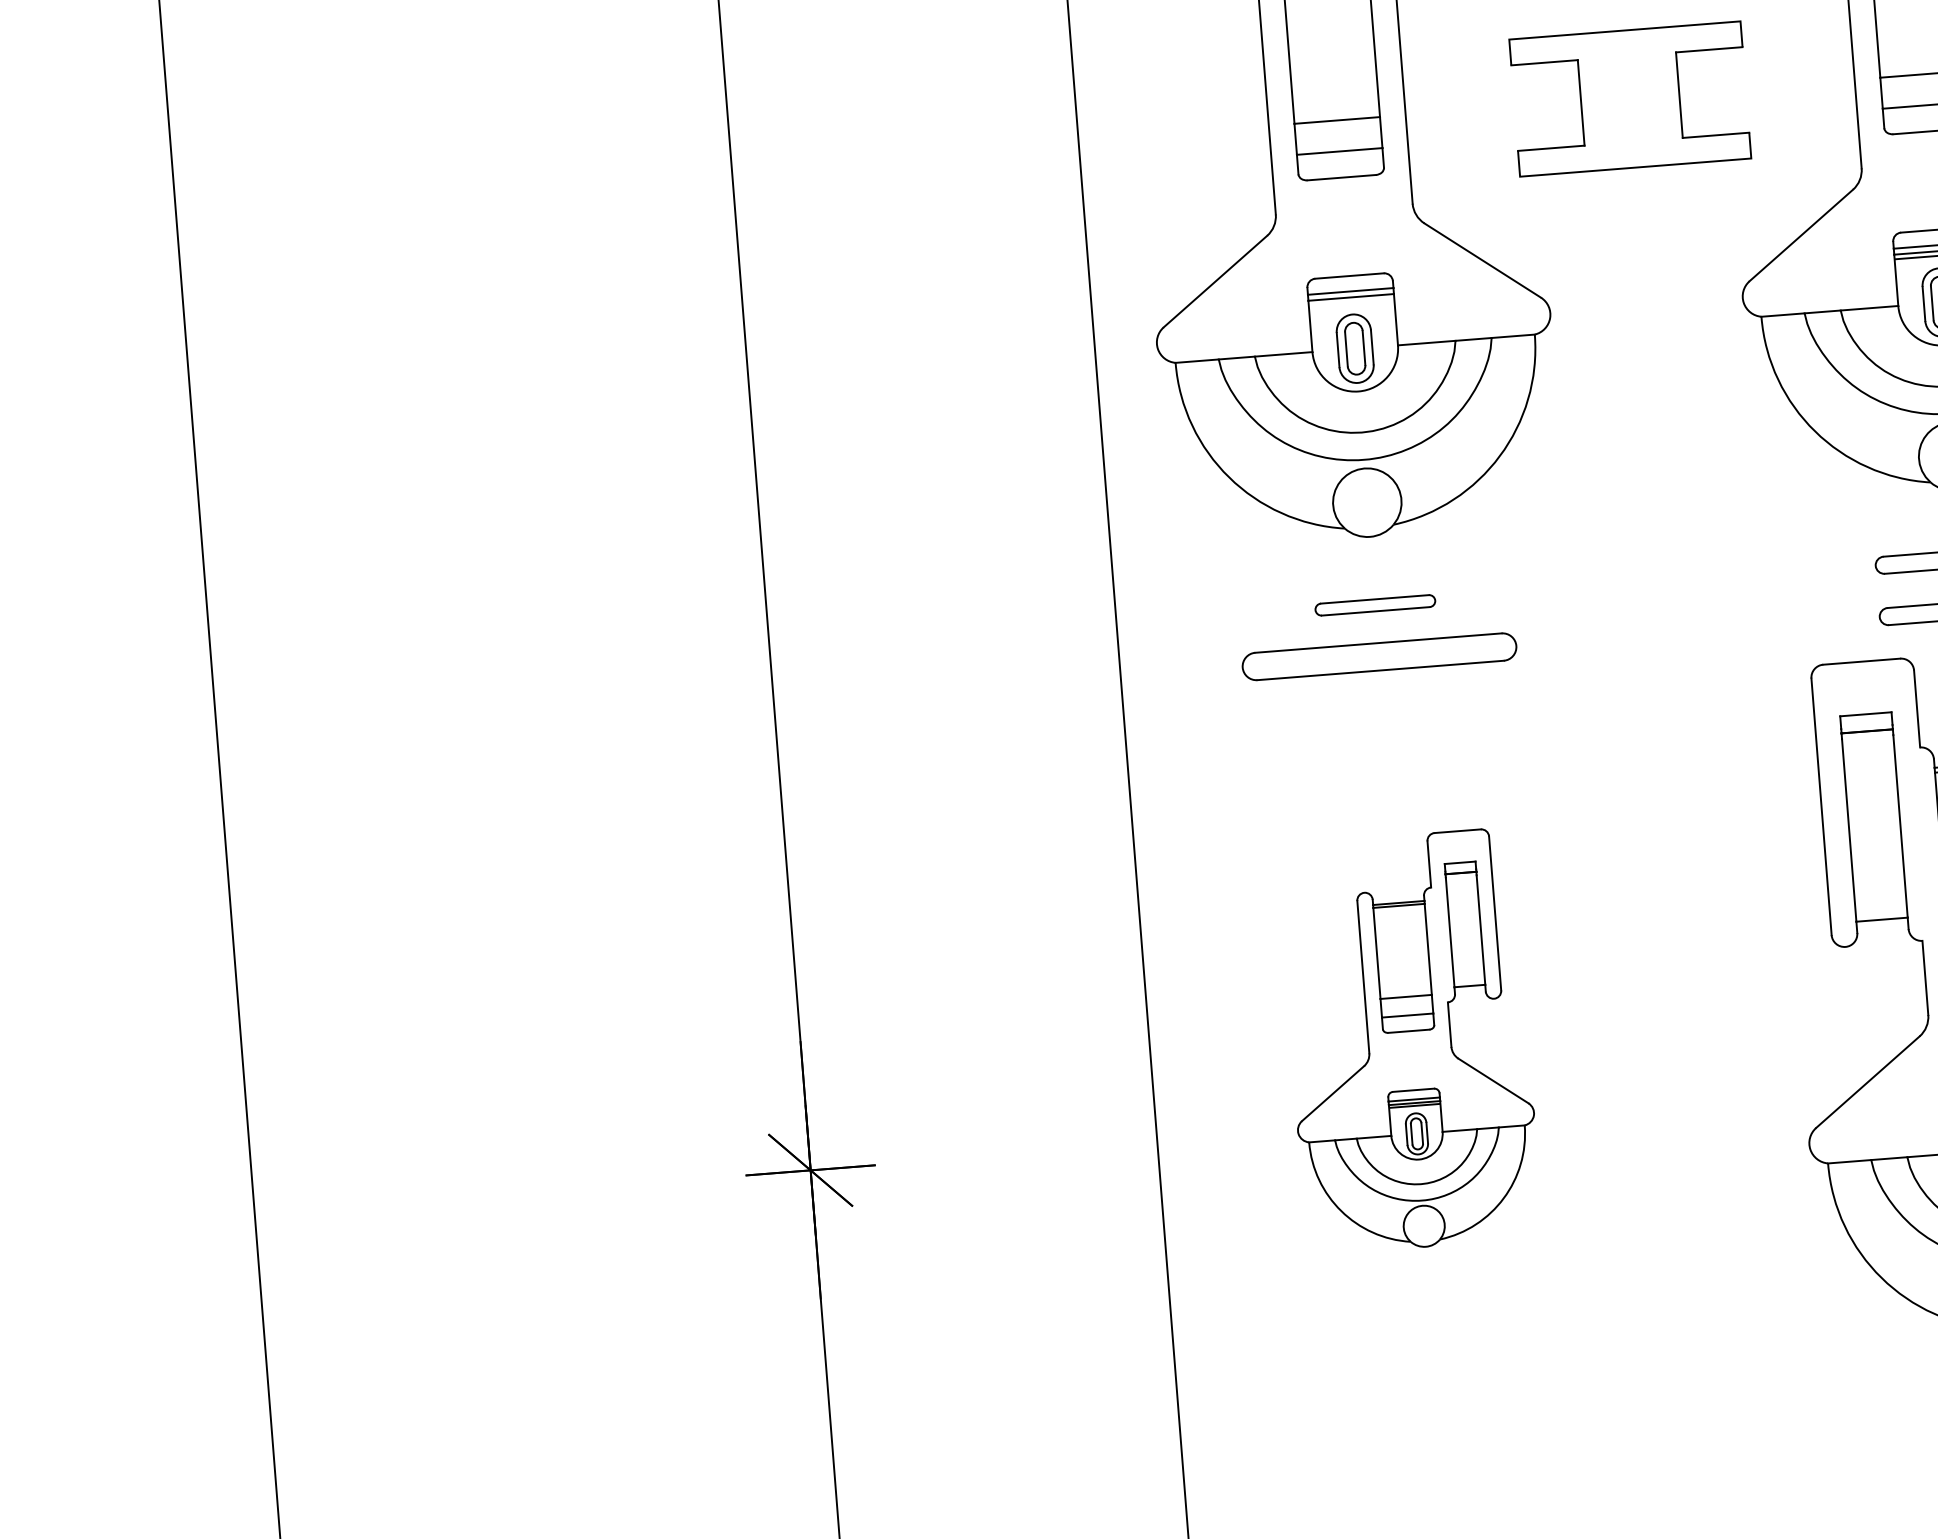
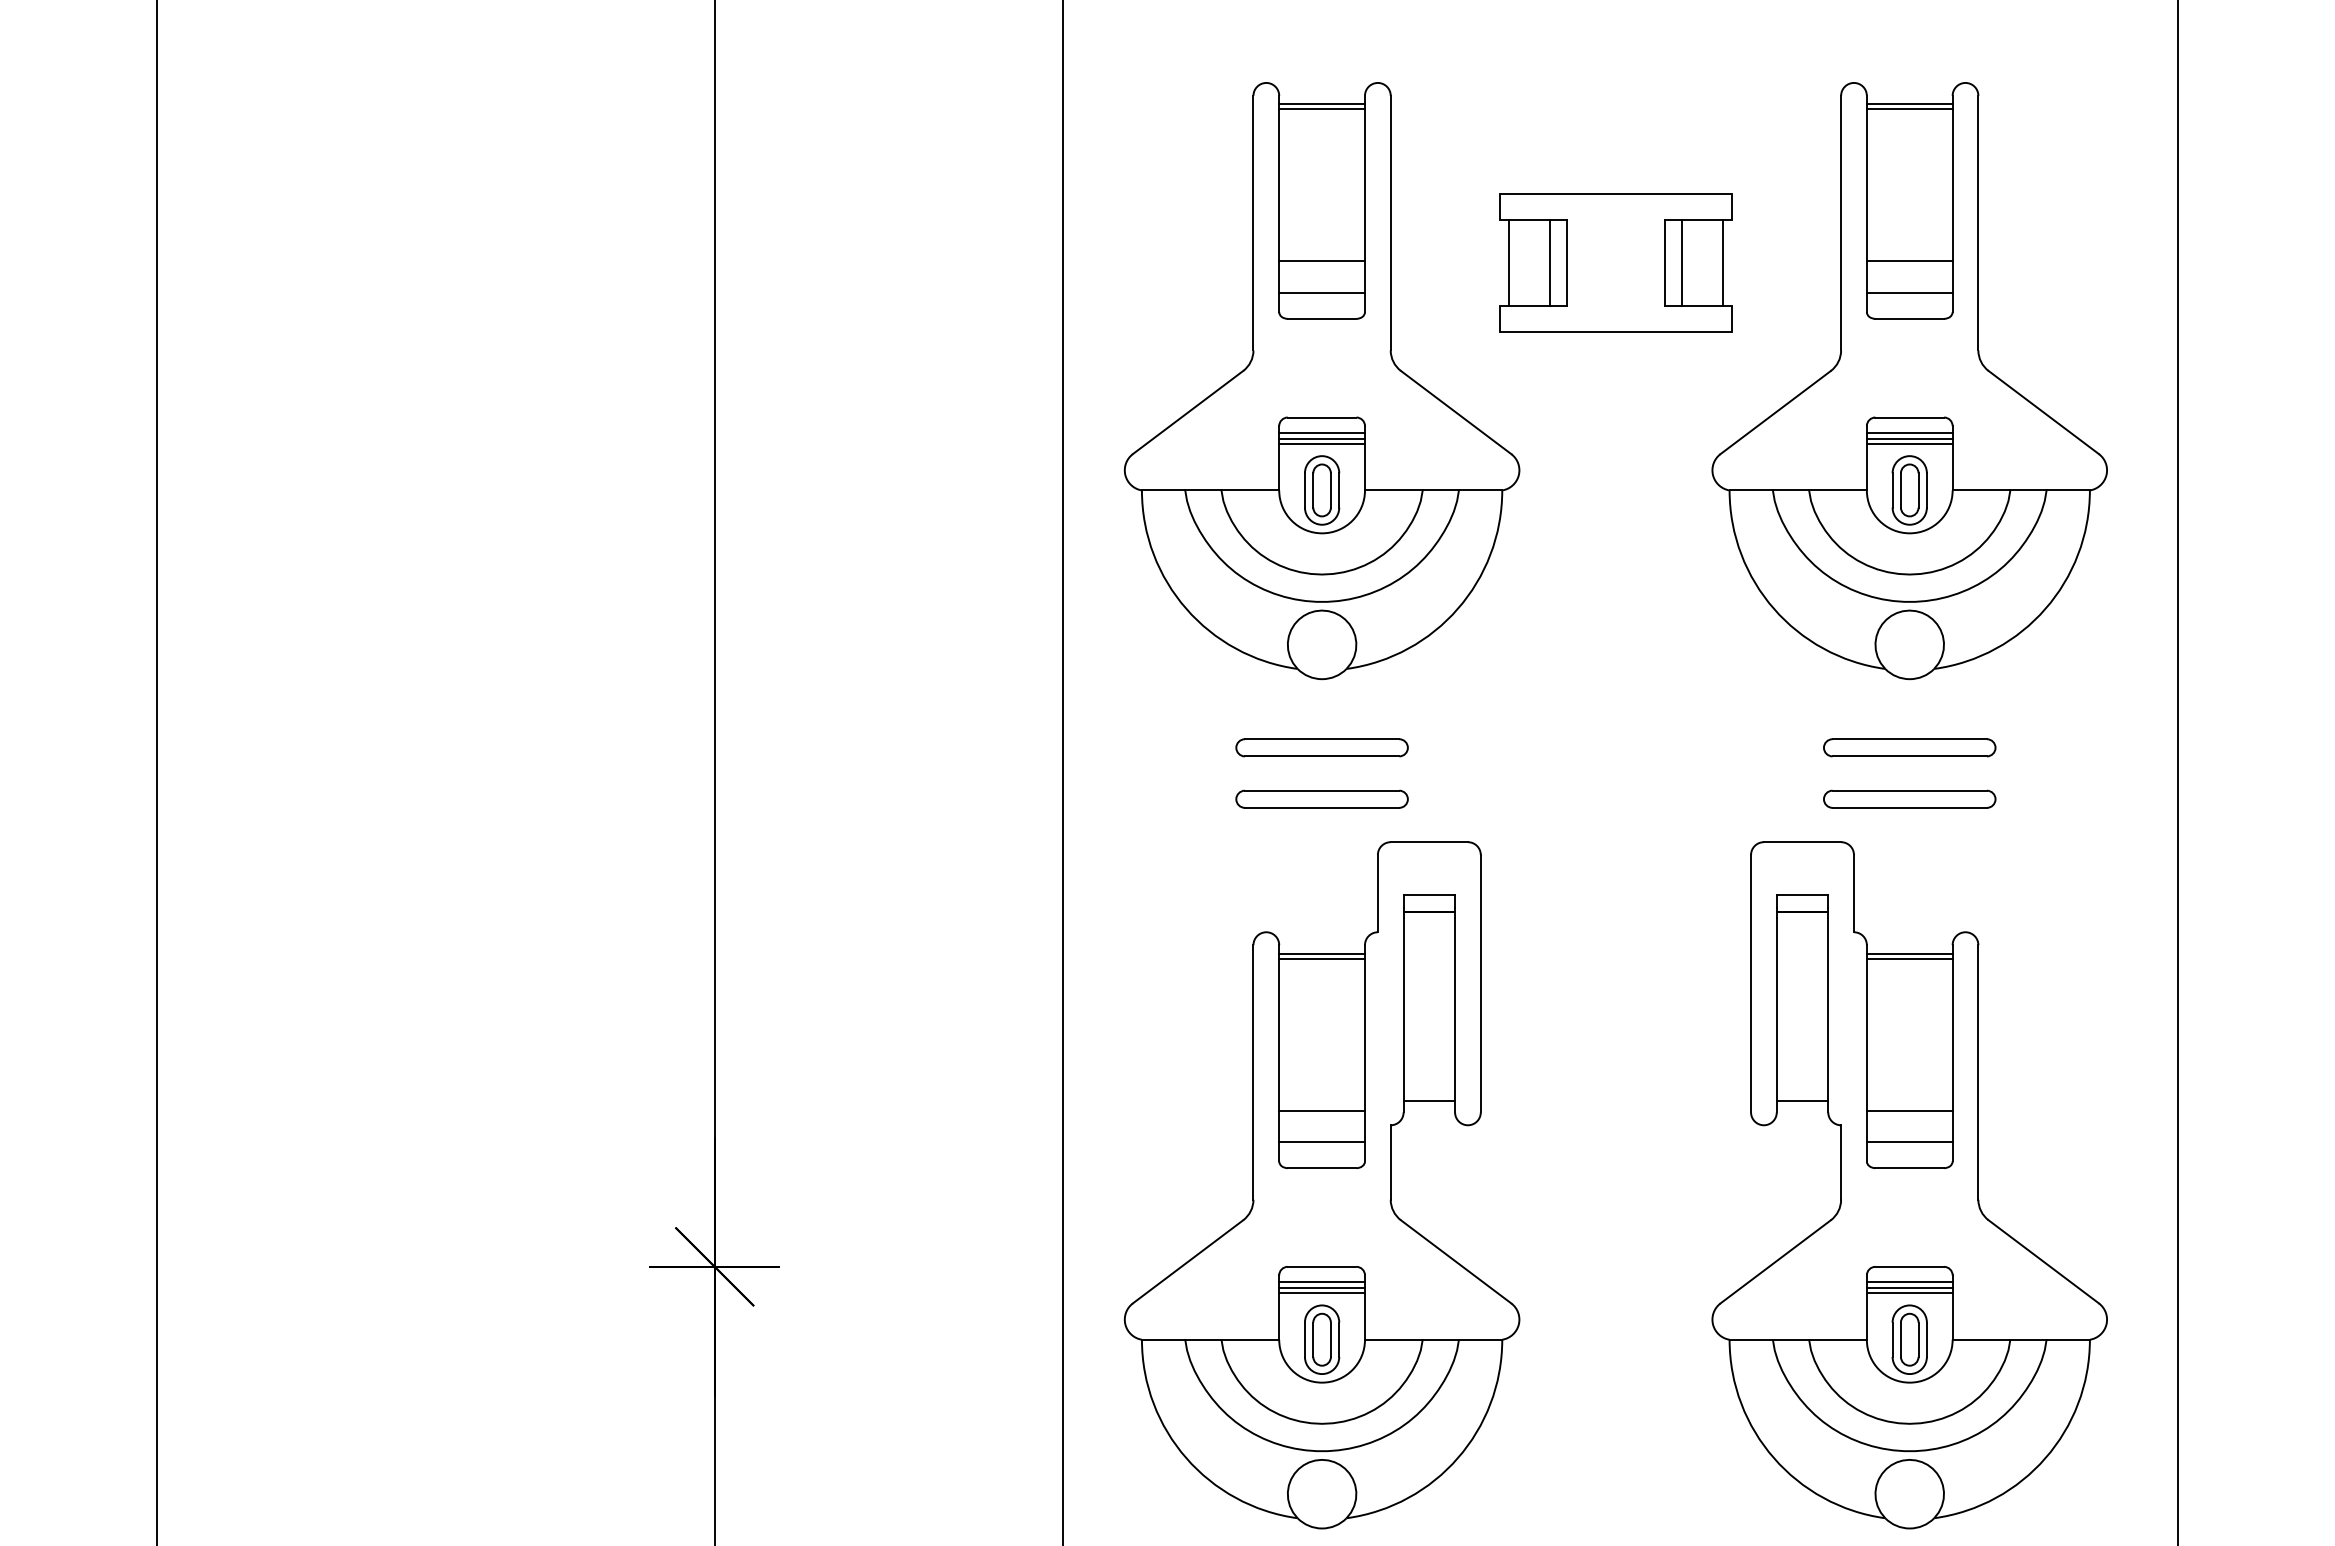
line: (1737, 90) -> (1723, 263), added
line: (1696, 94) -> (1682, 263), added
line: (1564, 104) -> (1549, 263), added
line: (1523, 107) -> (1508, 263), added
line: (1351, 301) -> (1322, 443), added
part: (1374, 605) -> (1321, 747), size x1.43
part: (1378, 655) -> (1321, 798), size x0.62
part: (1409, 1041) -> (1321, 1185), size x1.67

